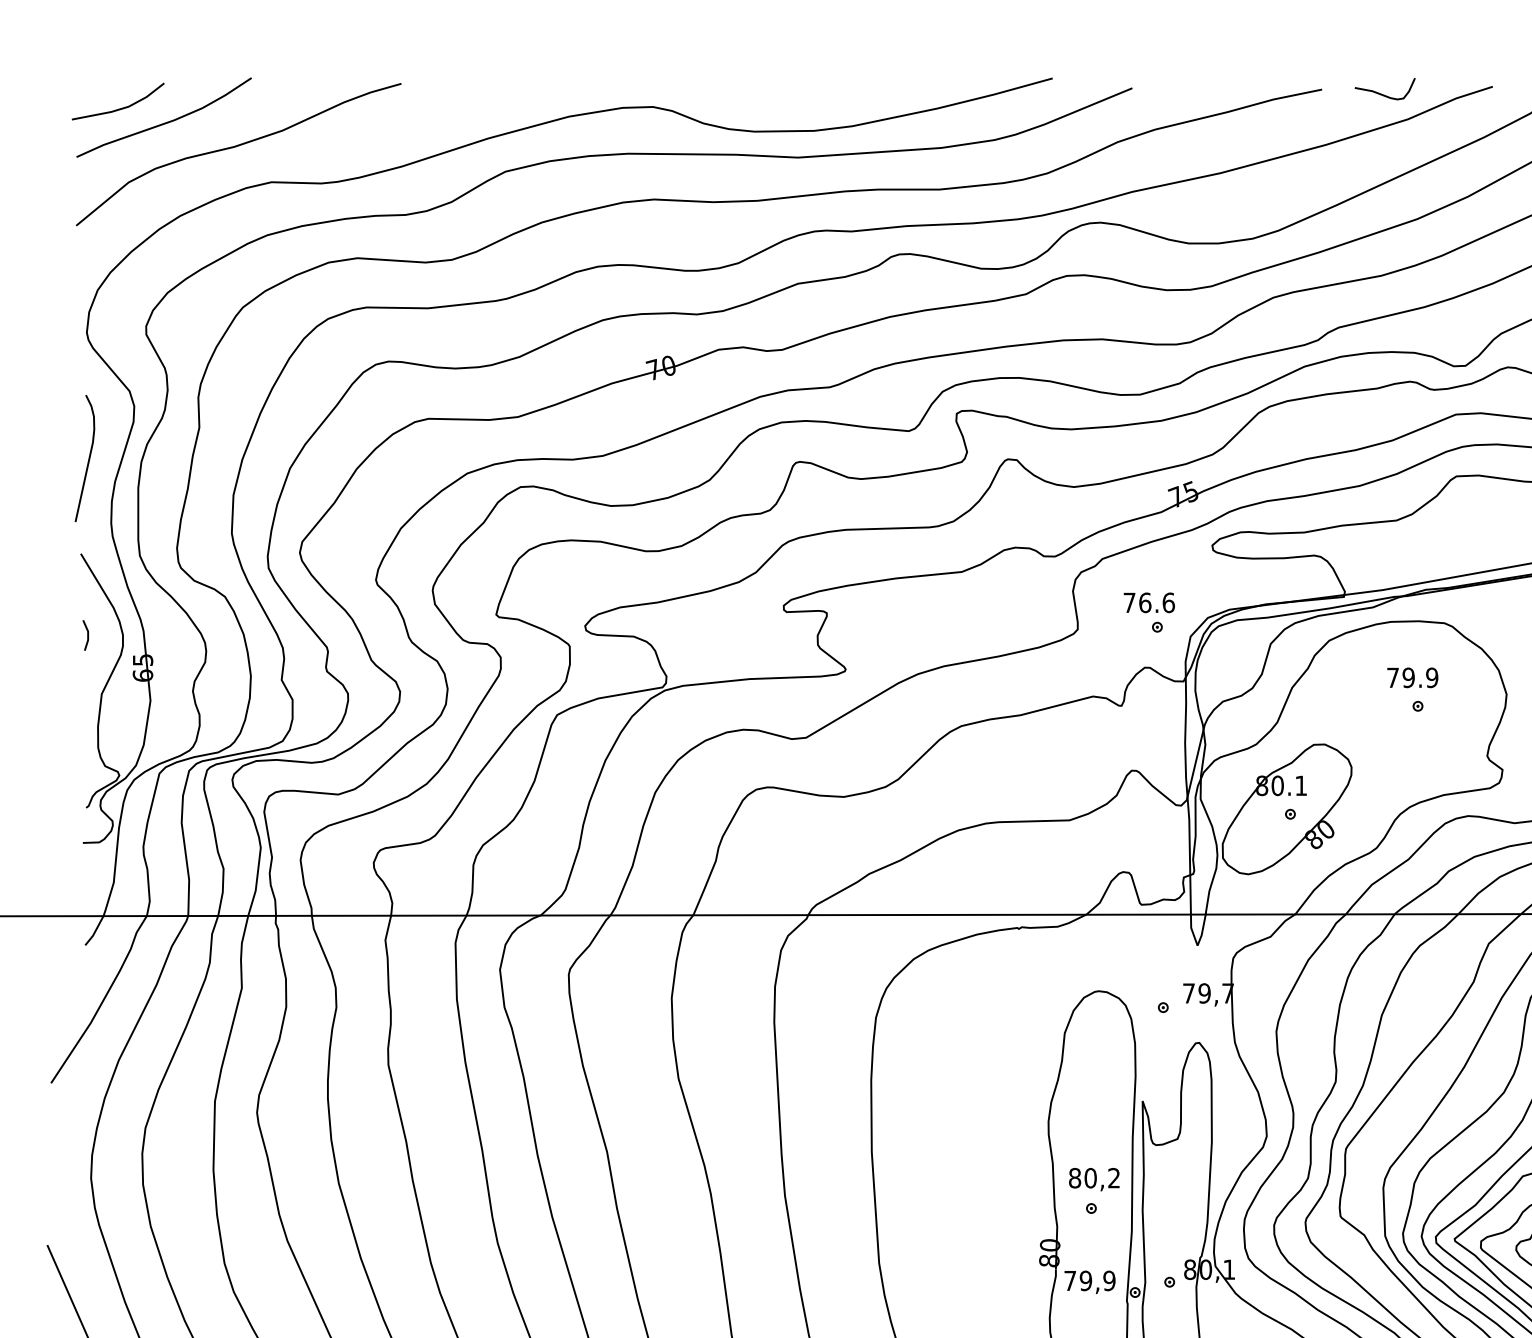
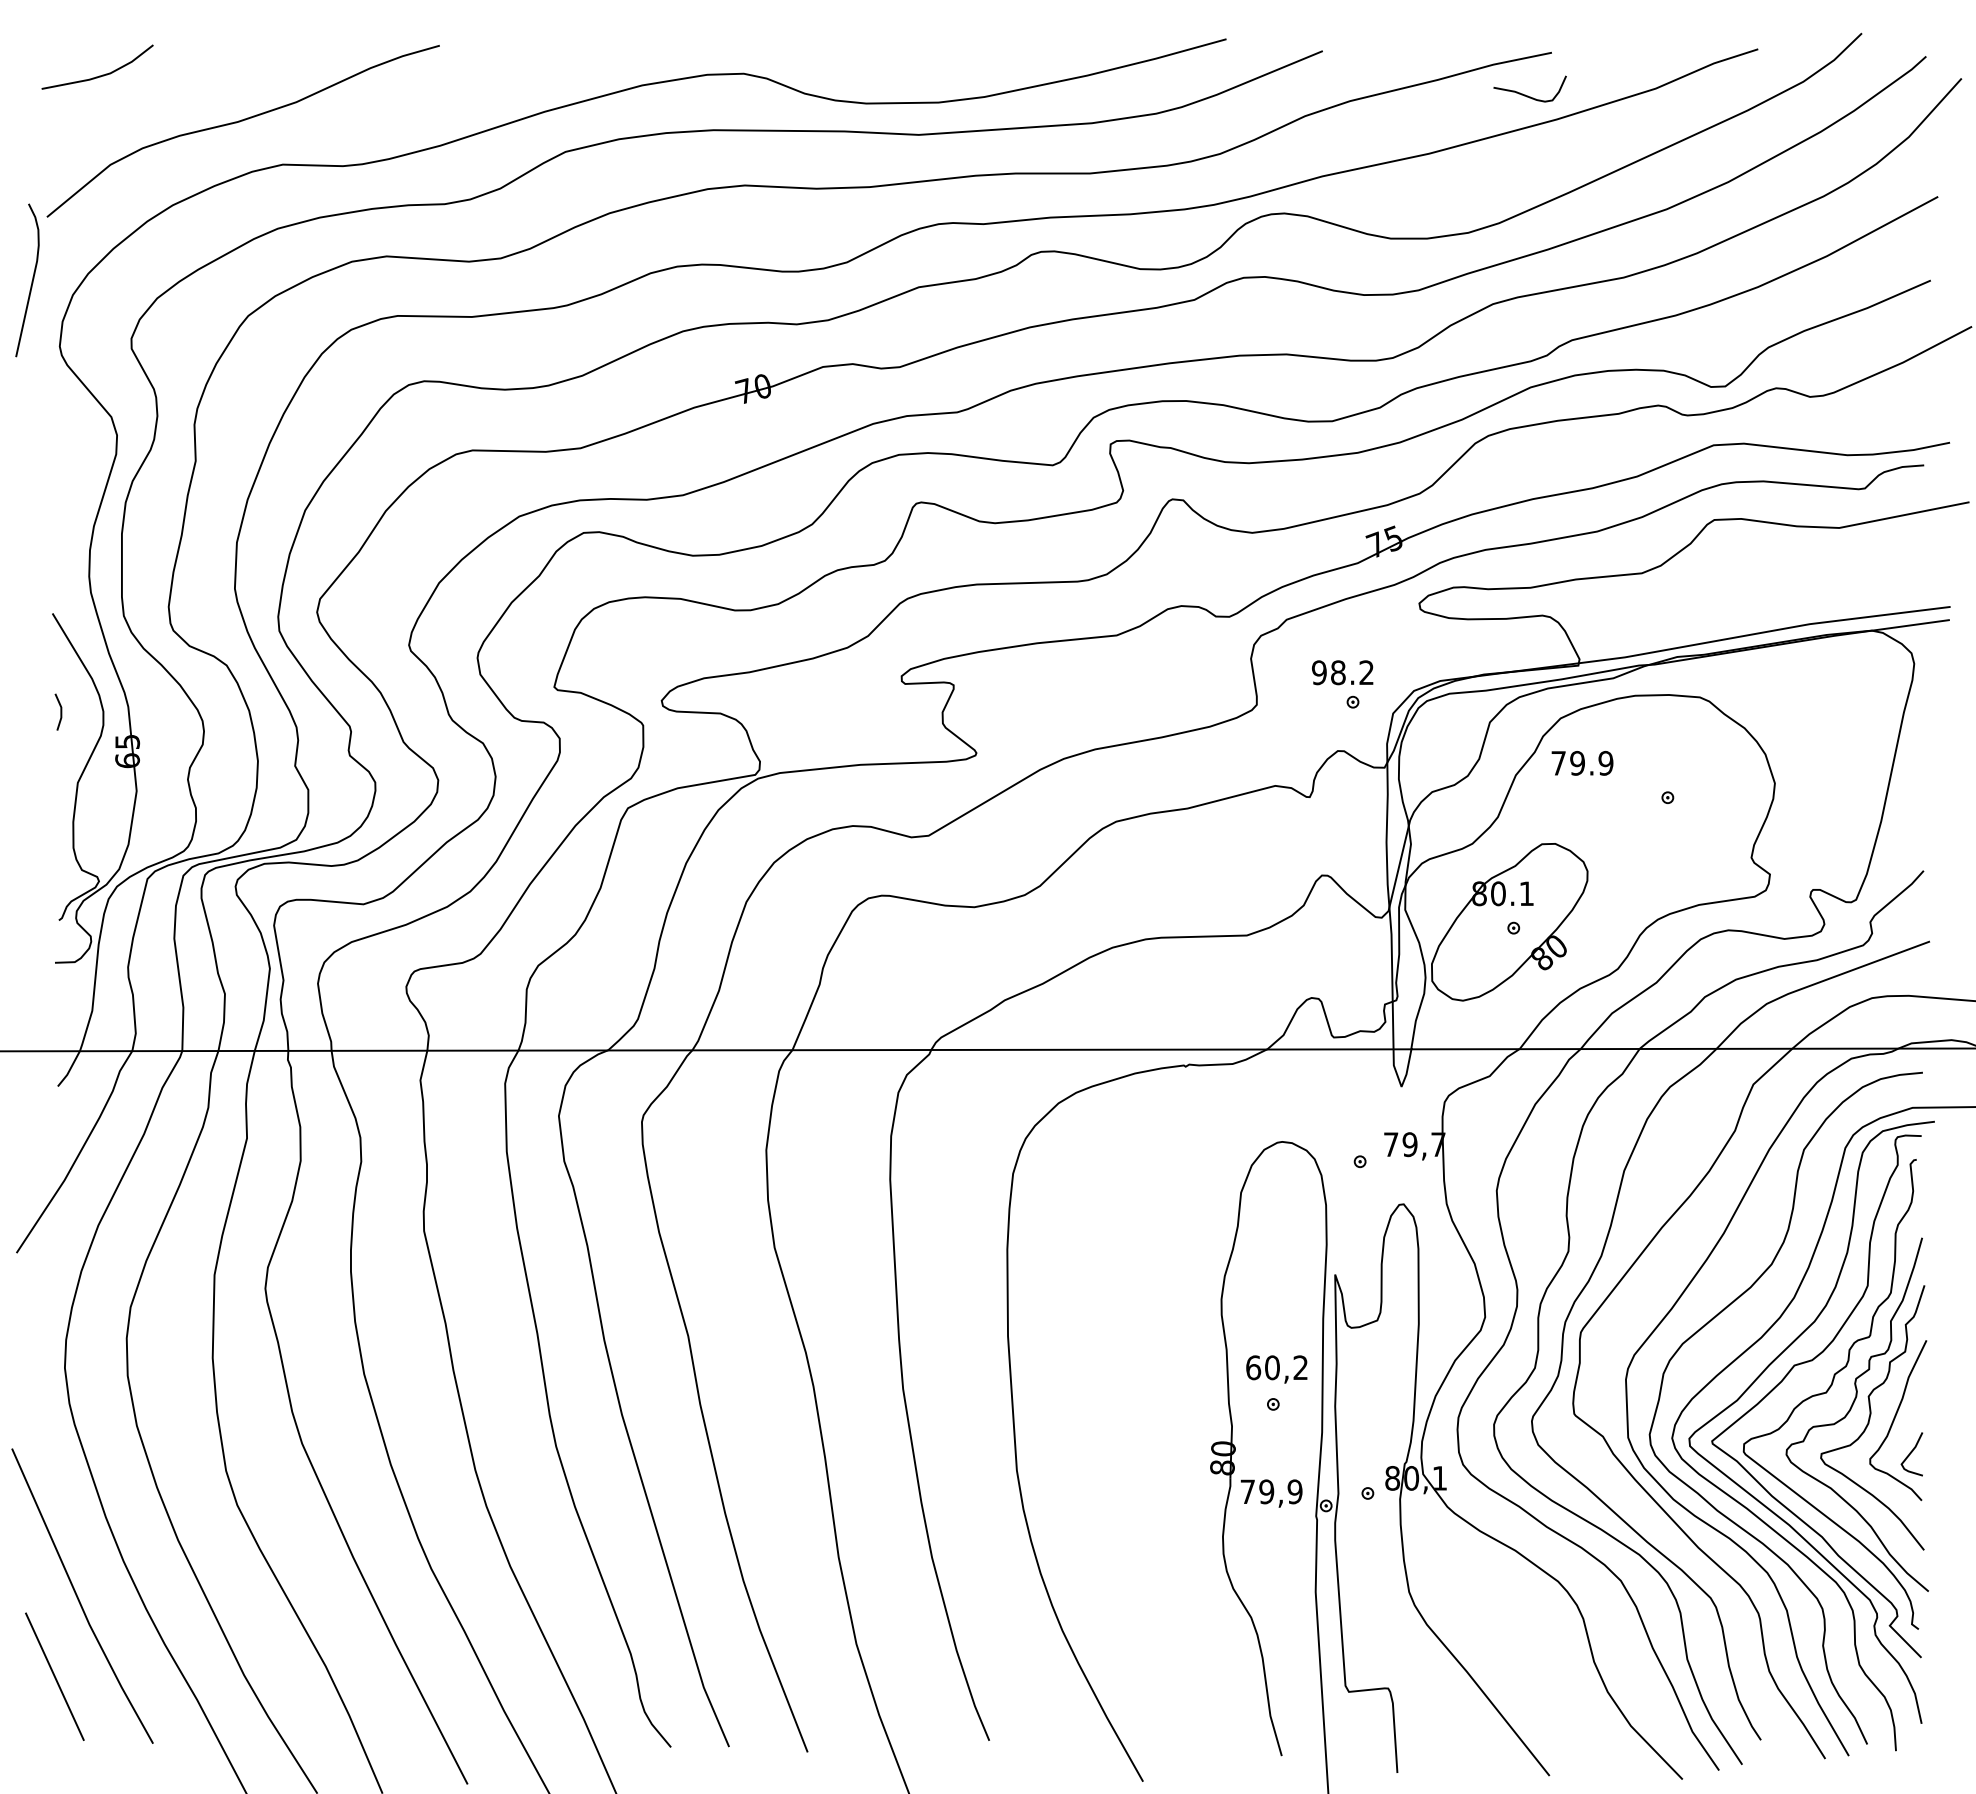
curve: (1383, 94) -> (1528, 95), moved
curve: (165, 122) -> (154, 92), removed
curve: (88, 459) -> (31, 281), moved
text: (1148, 602) -> (1342, 672), 76.6 -> 98.2
text: (1412, 677) -> (1582, 763), moved
text: (1075, 1177) -> (1253, 1367), 80,2 -> 60,2

